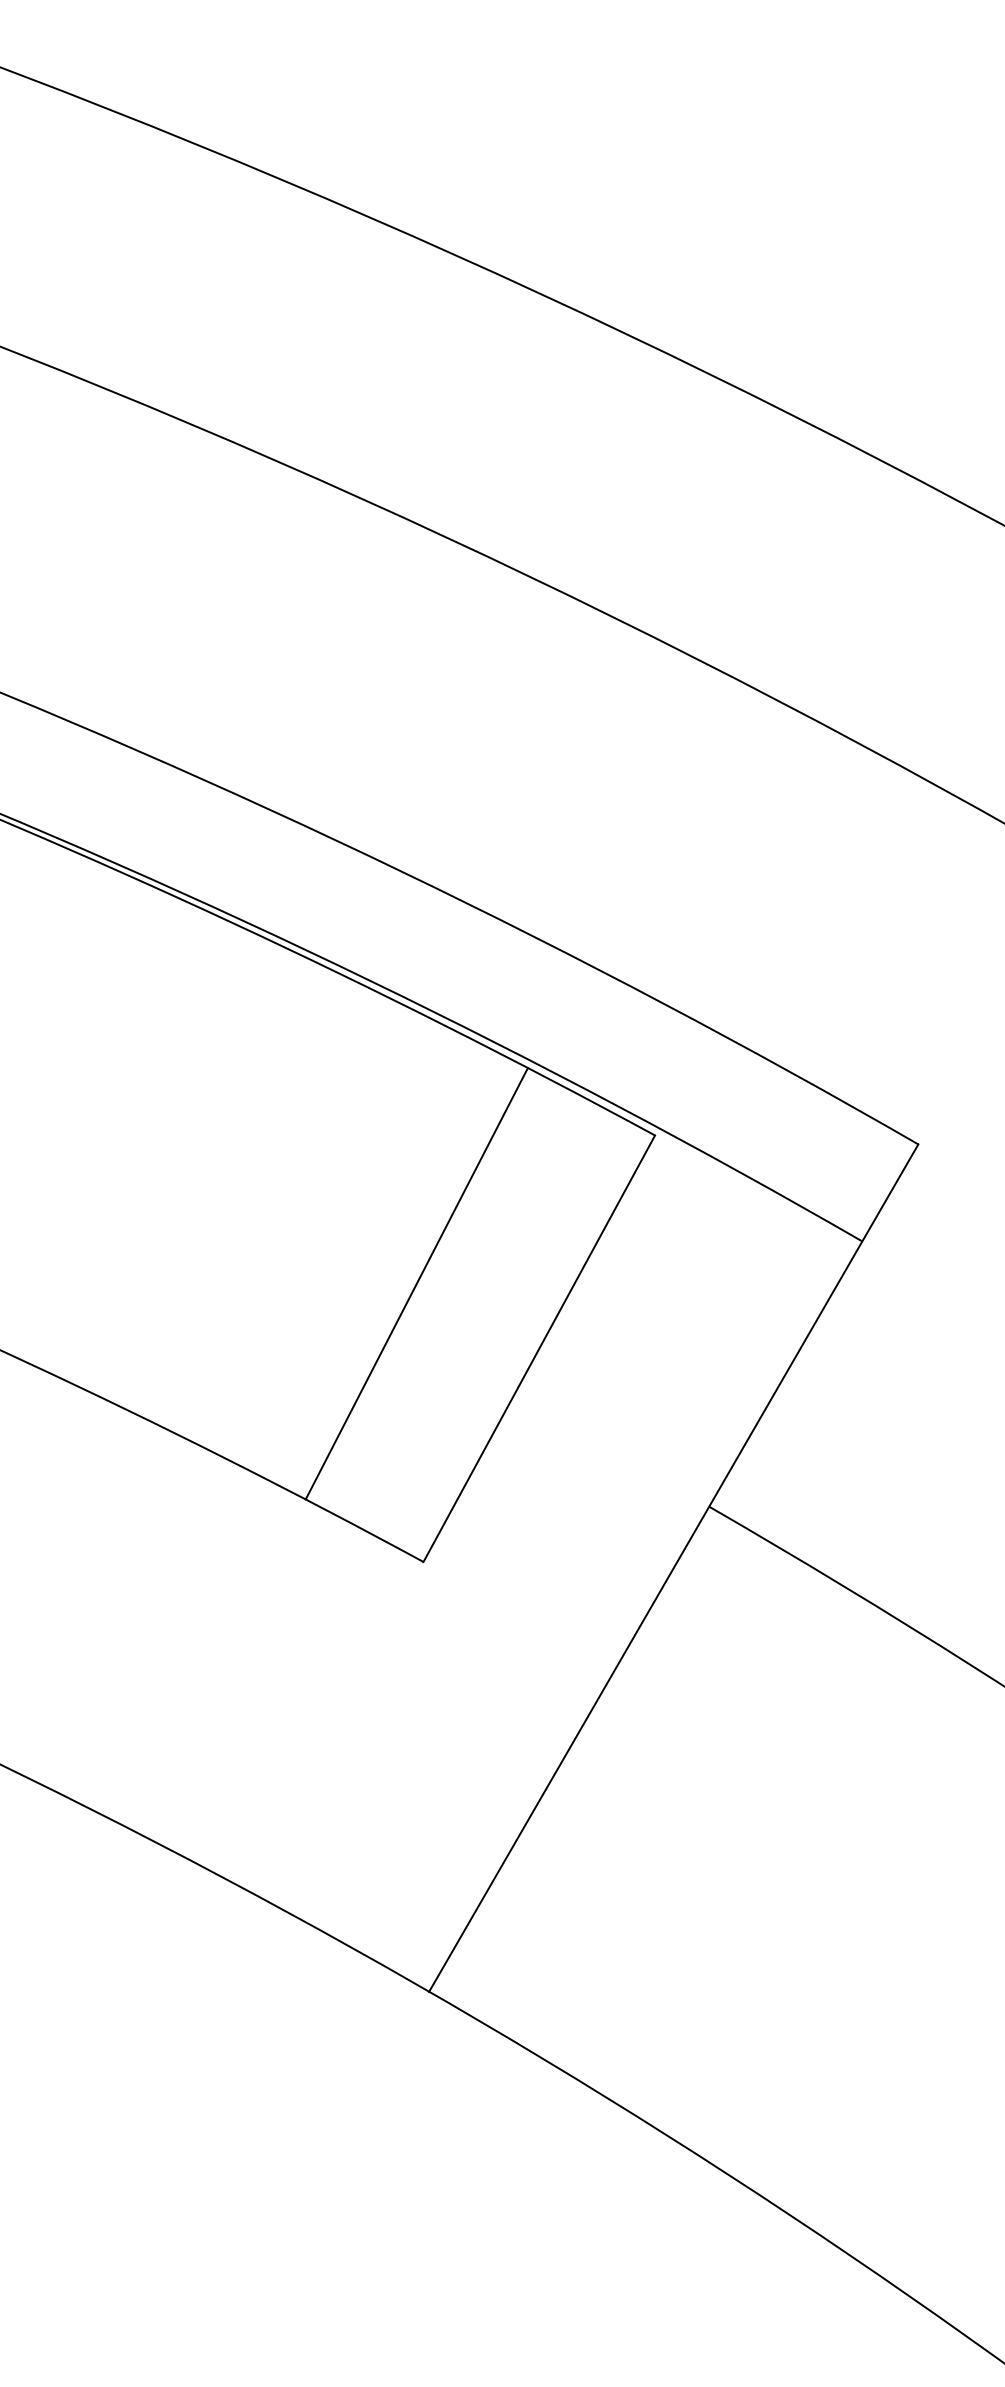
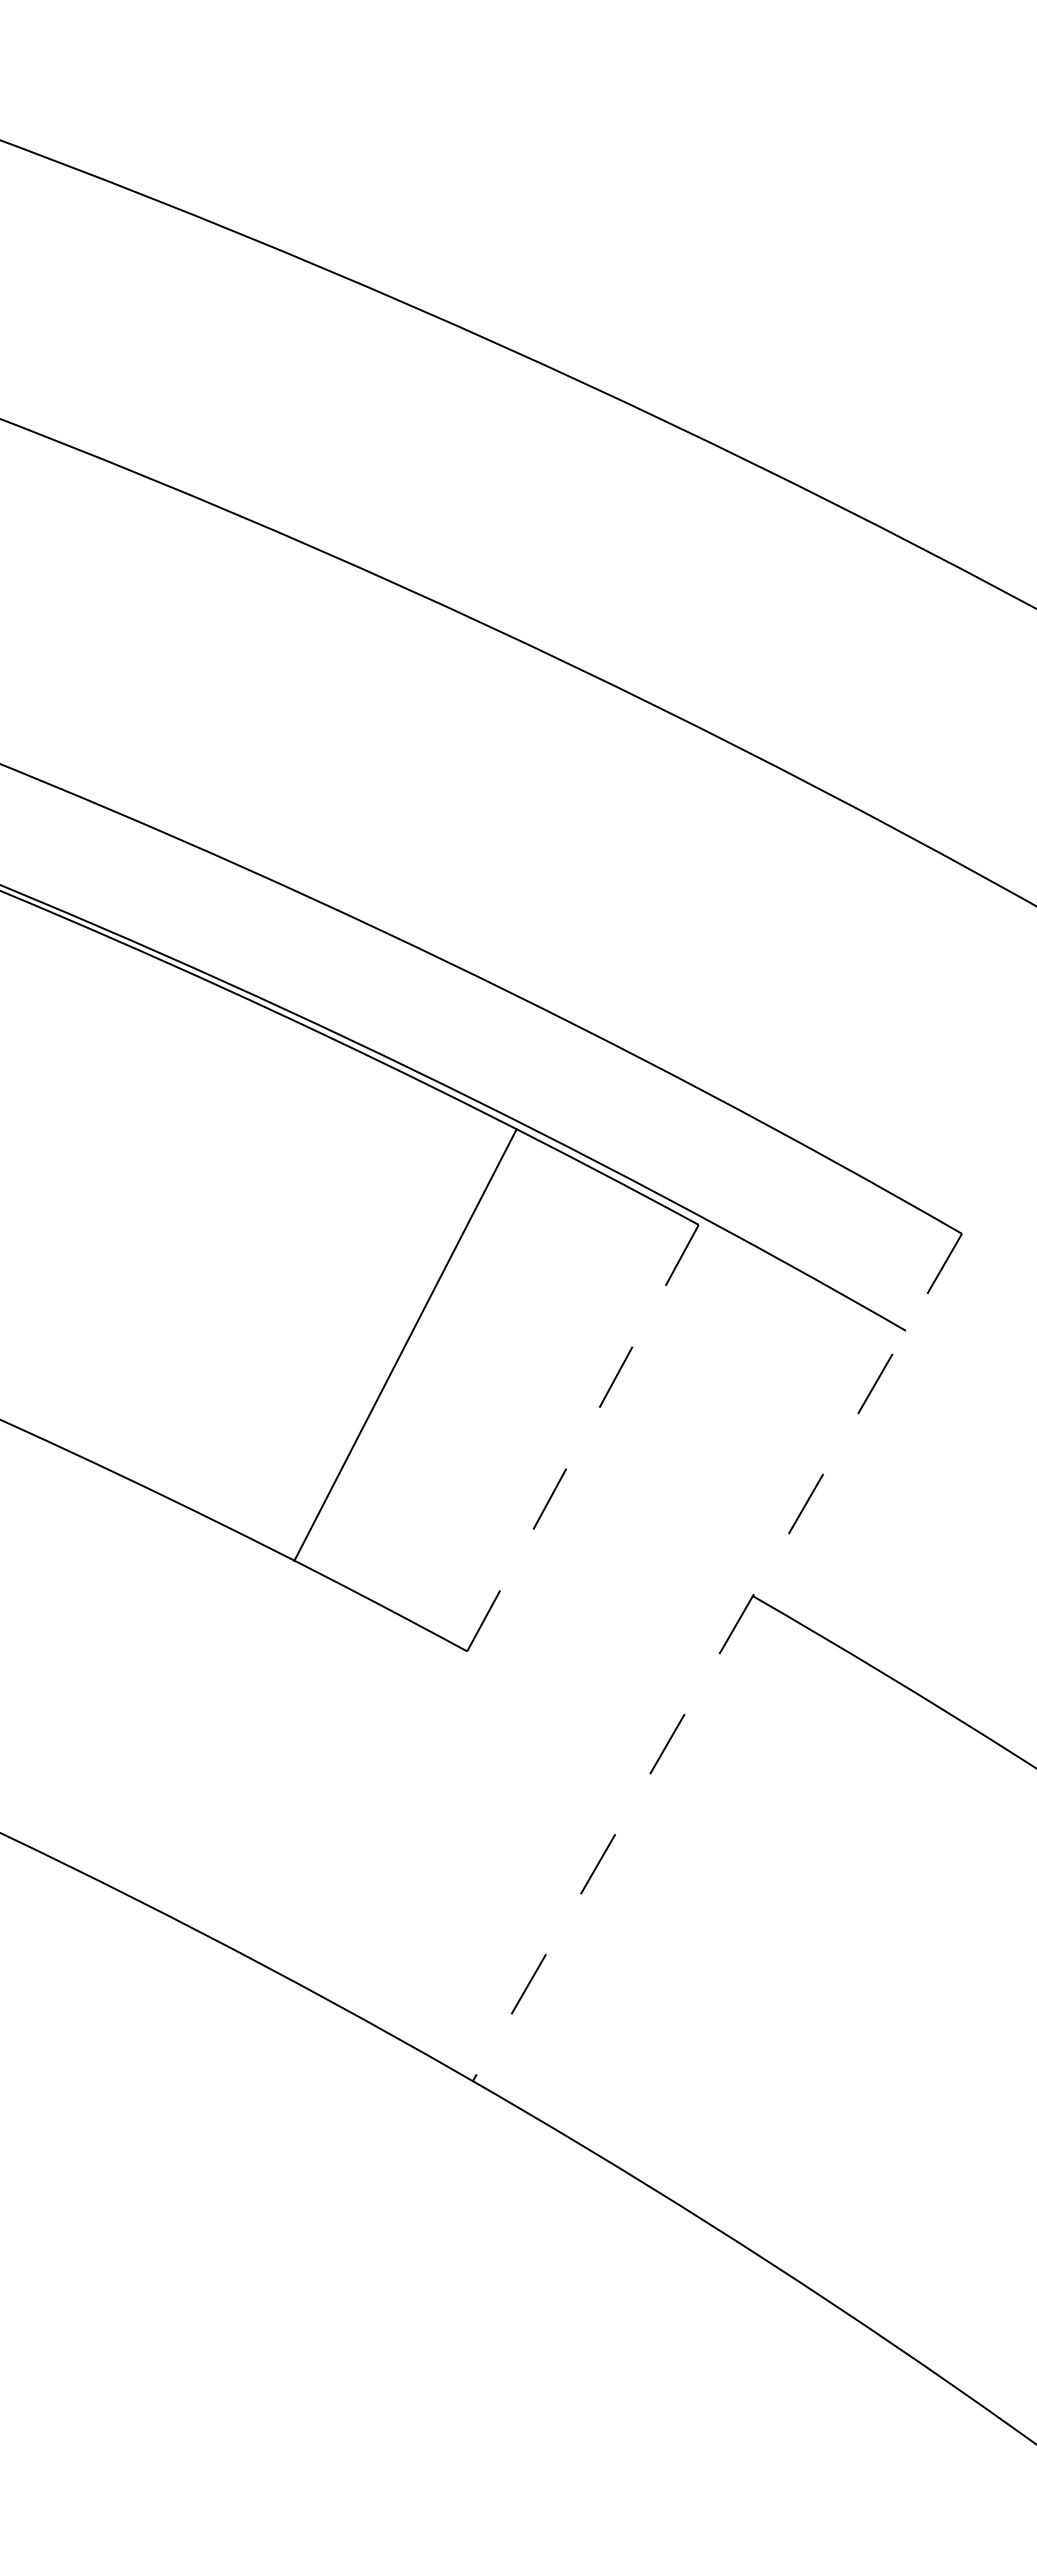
line: (416, 1283) -> (405, 1344), moved
line: (538, 1349) -> (582, 1438), solid -> dashed
line: (673, 1569) -> (717, 1658), solid -> dashed

